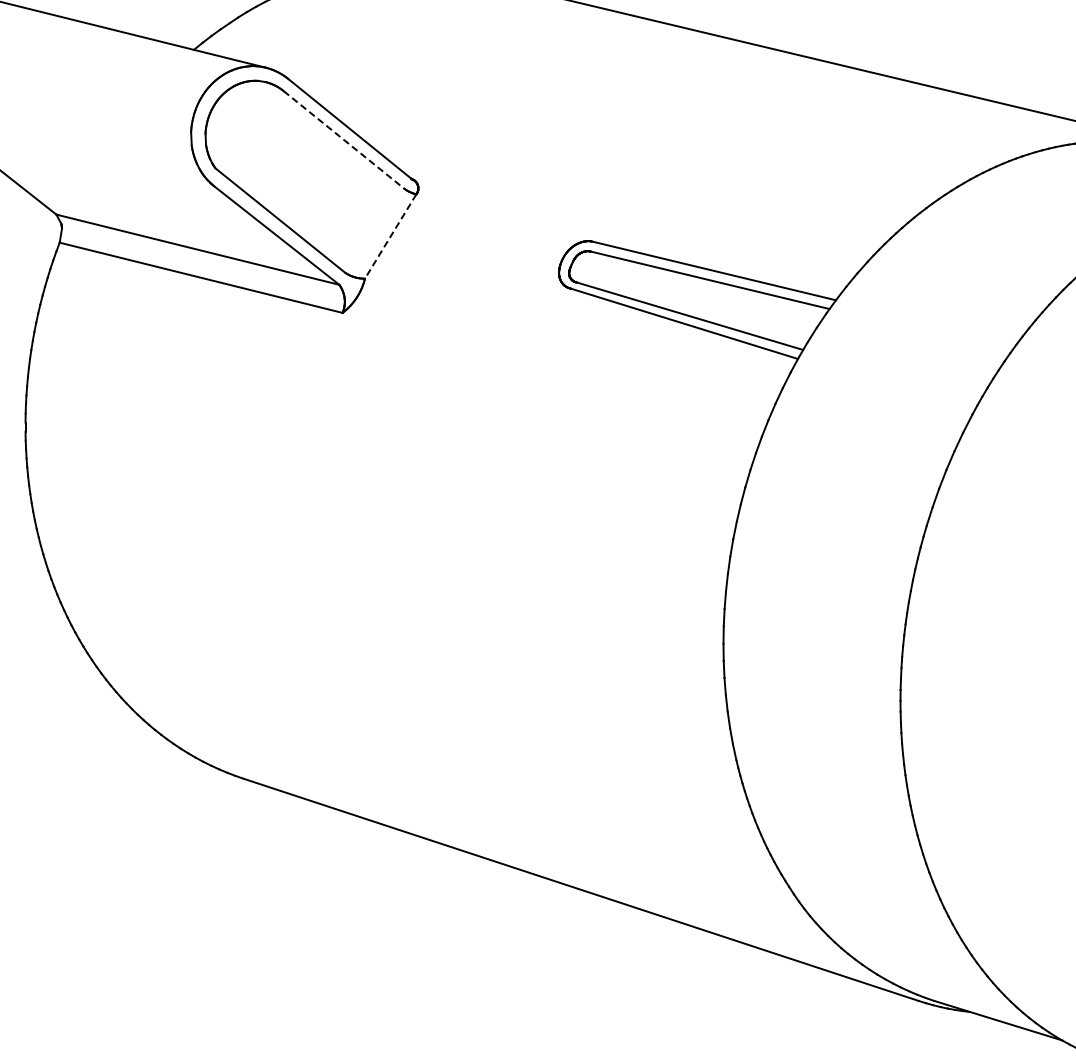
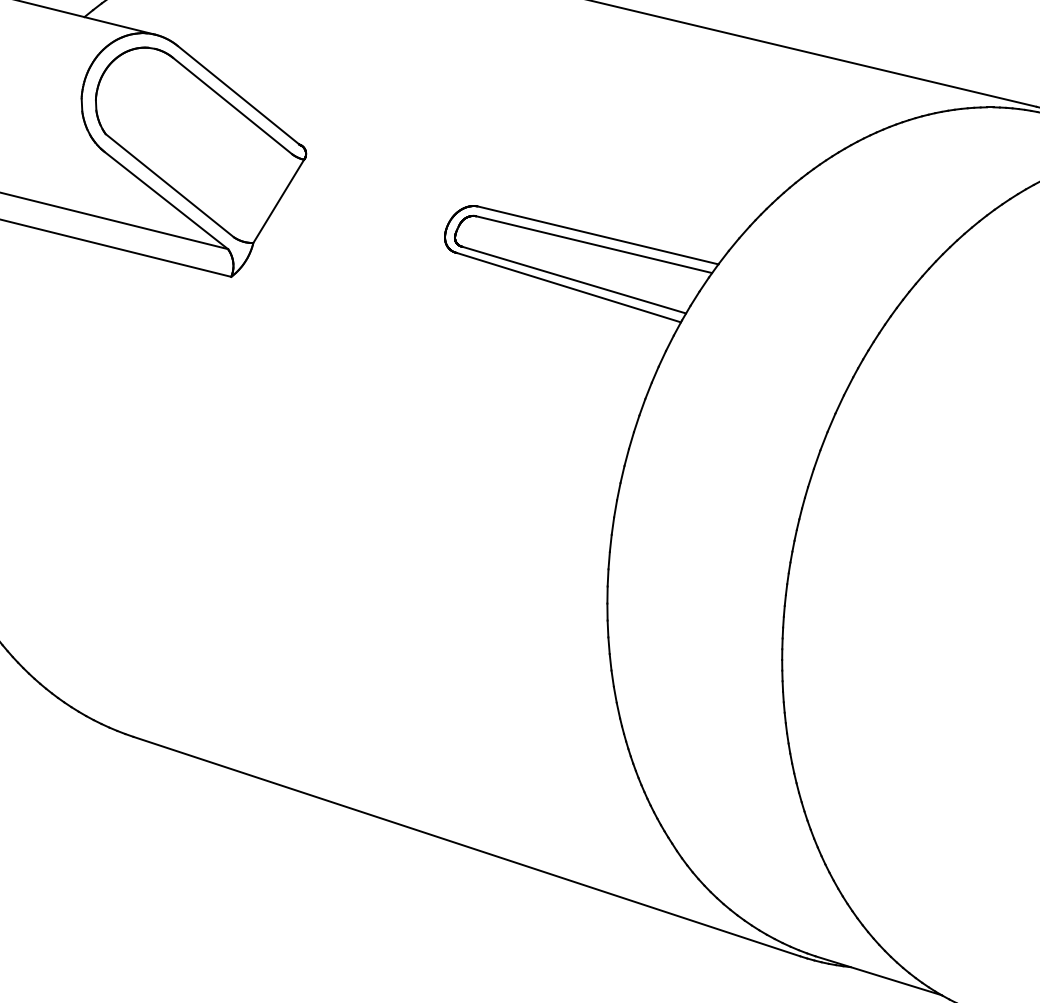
line: (343, 139) -> (232, 105), dashed -> solid
line: (390, 236) -> (278, 201), dashed -> solid

